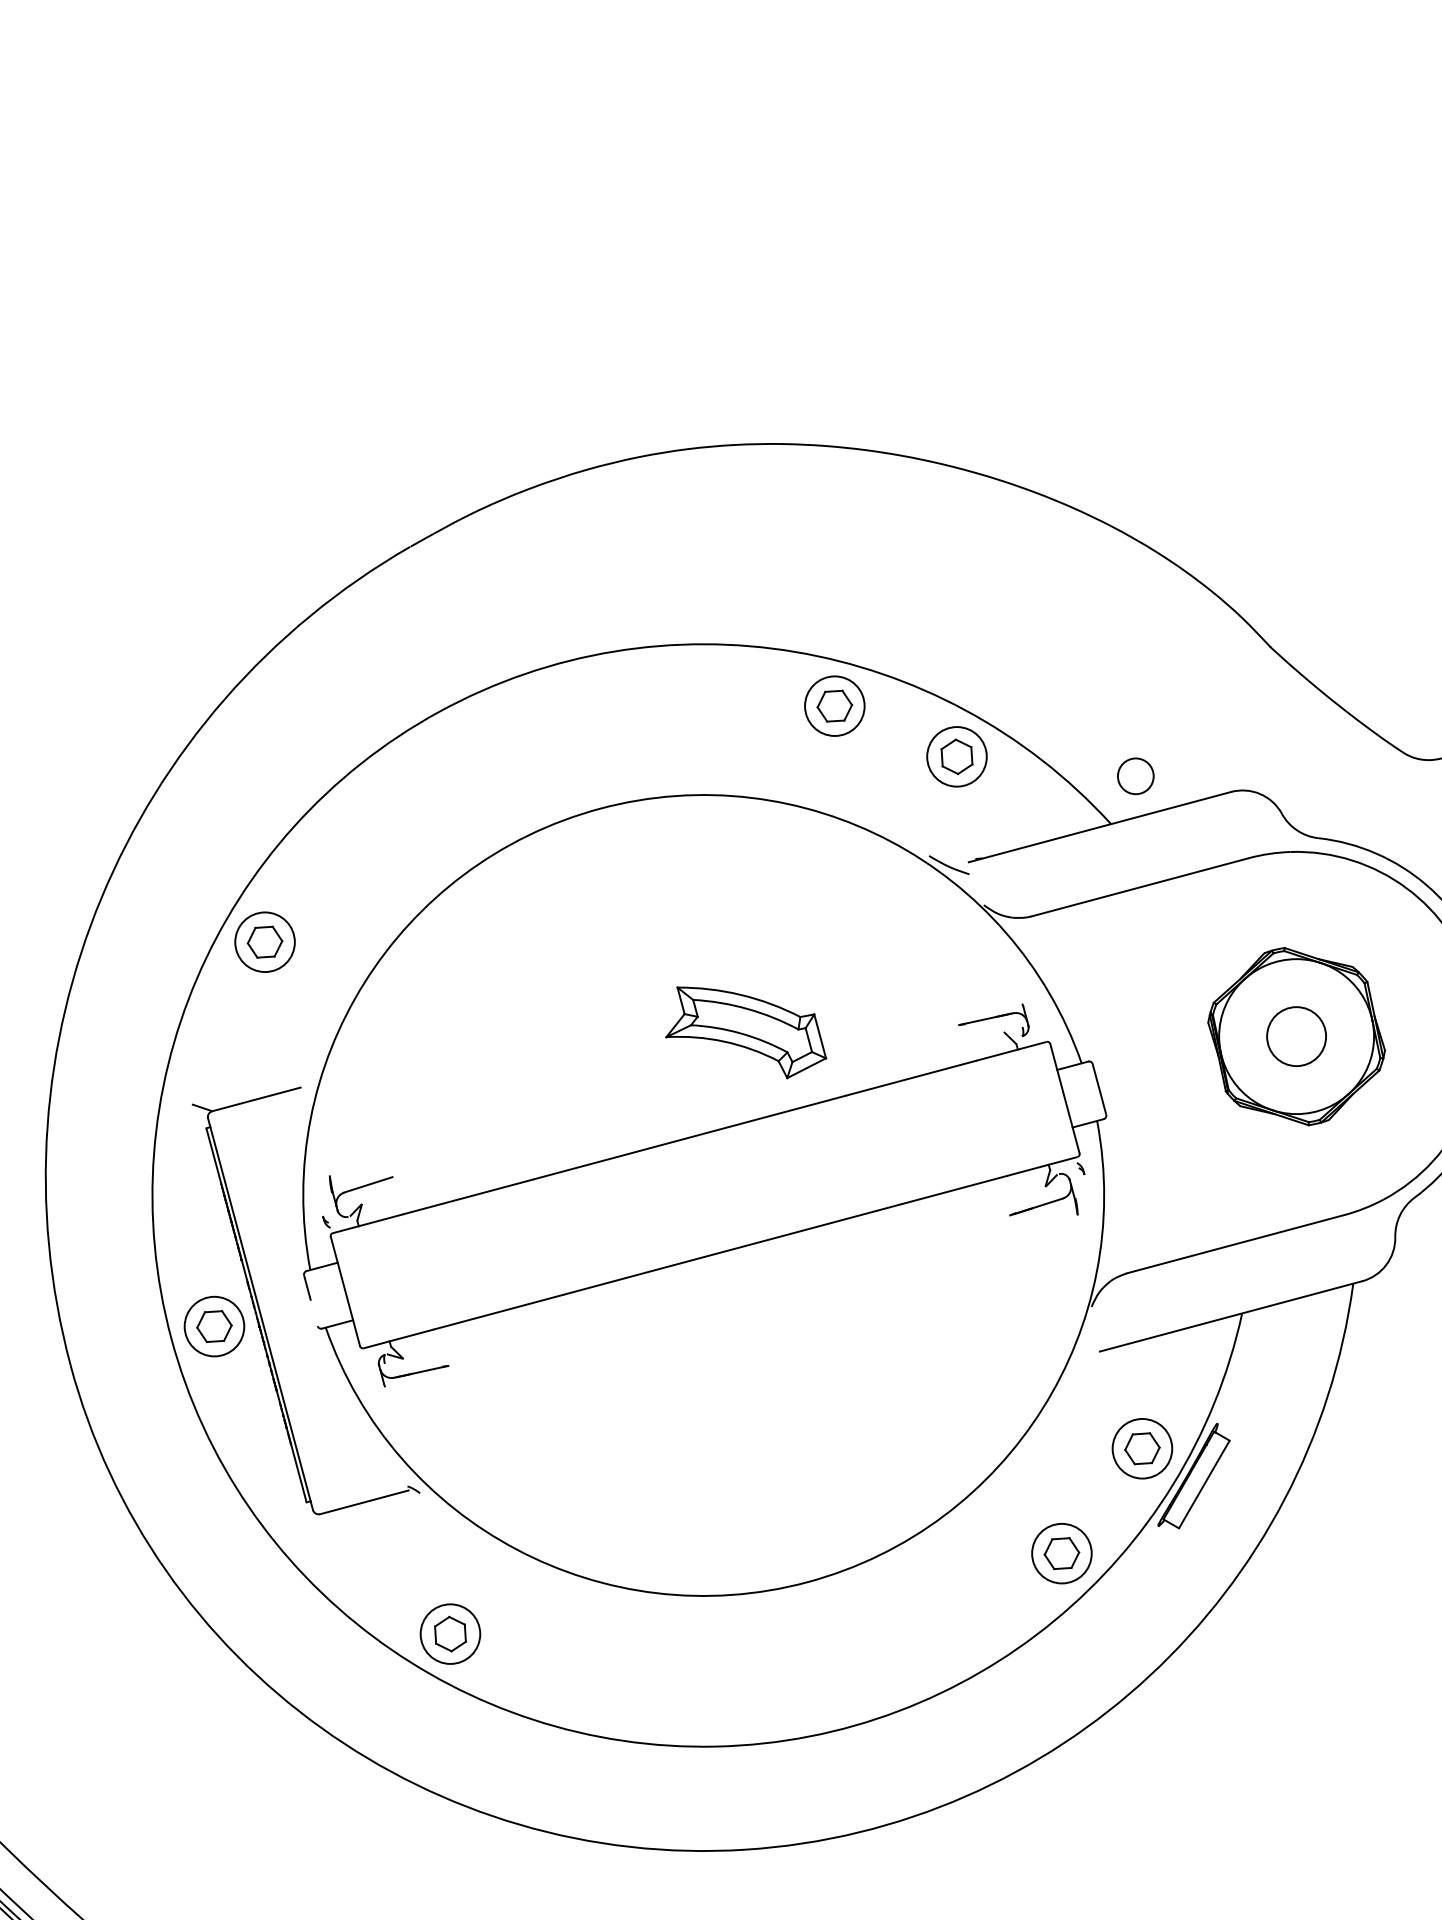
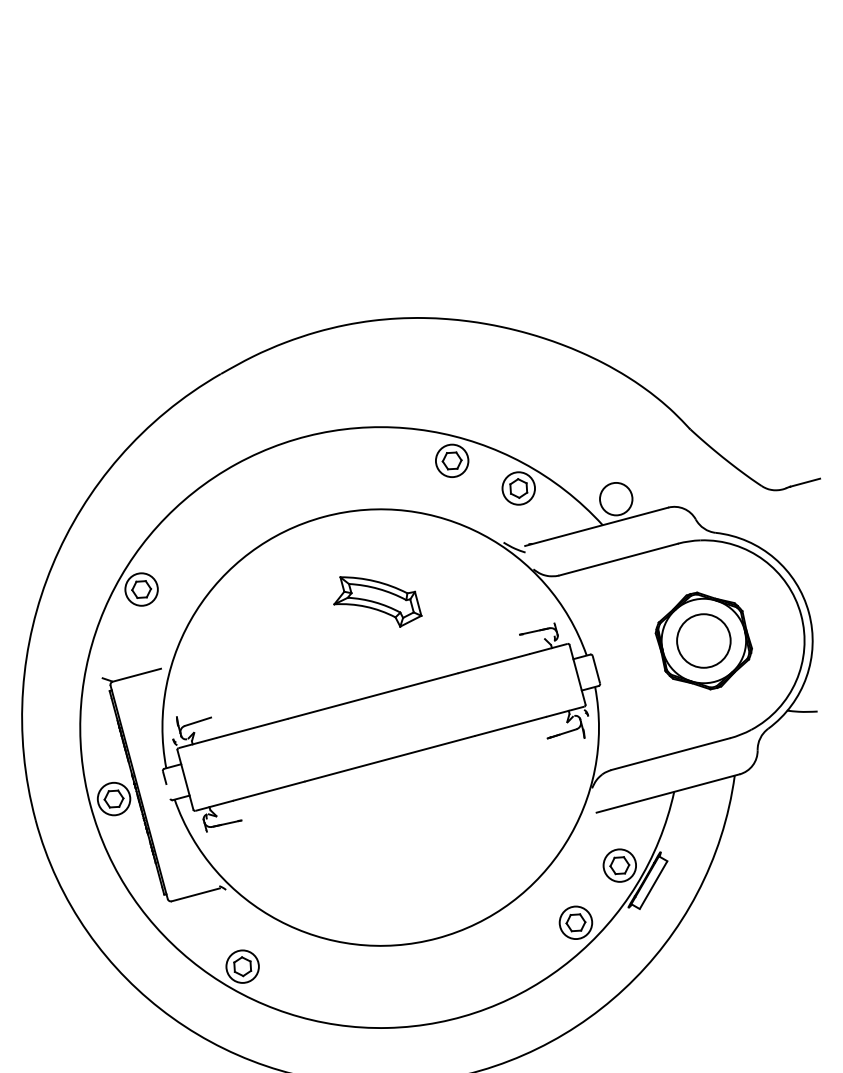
circle: (1136, 775) -> (616, 498), size x1.67
part: (745, 1032) -> (377, 601), moved
circle: (1295, 1035) -> (703, 640), size x1.67

